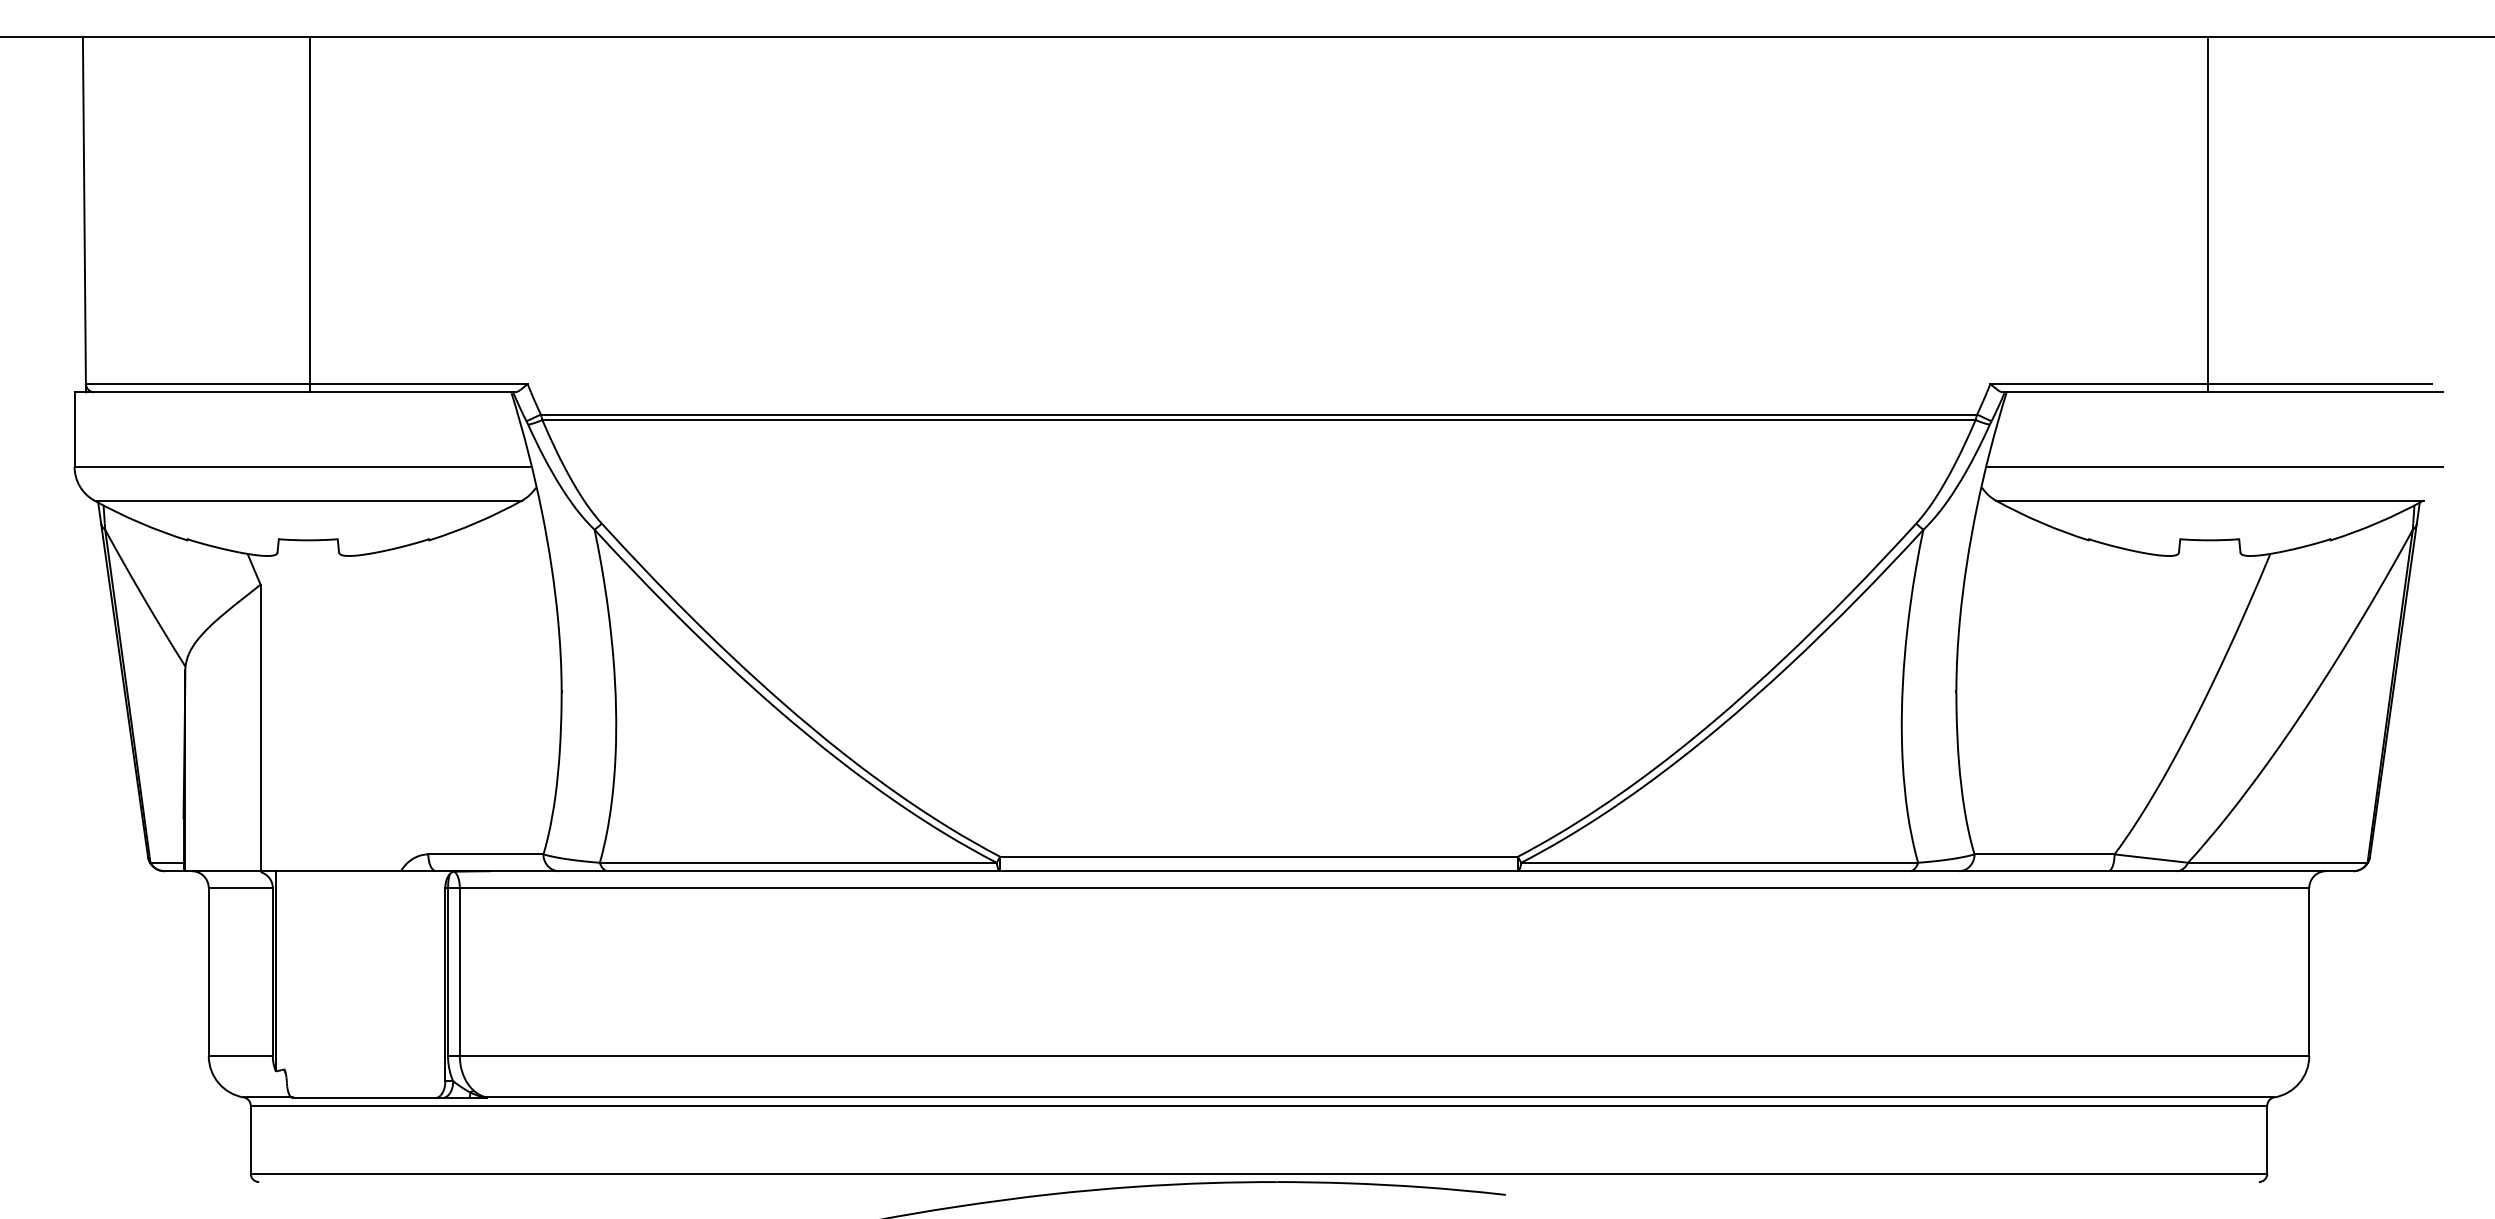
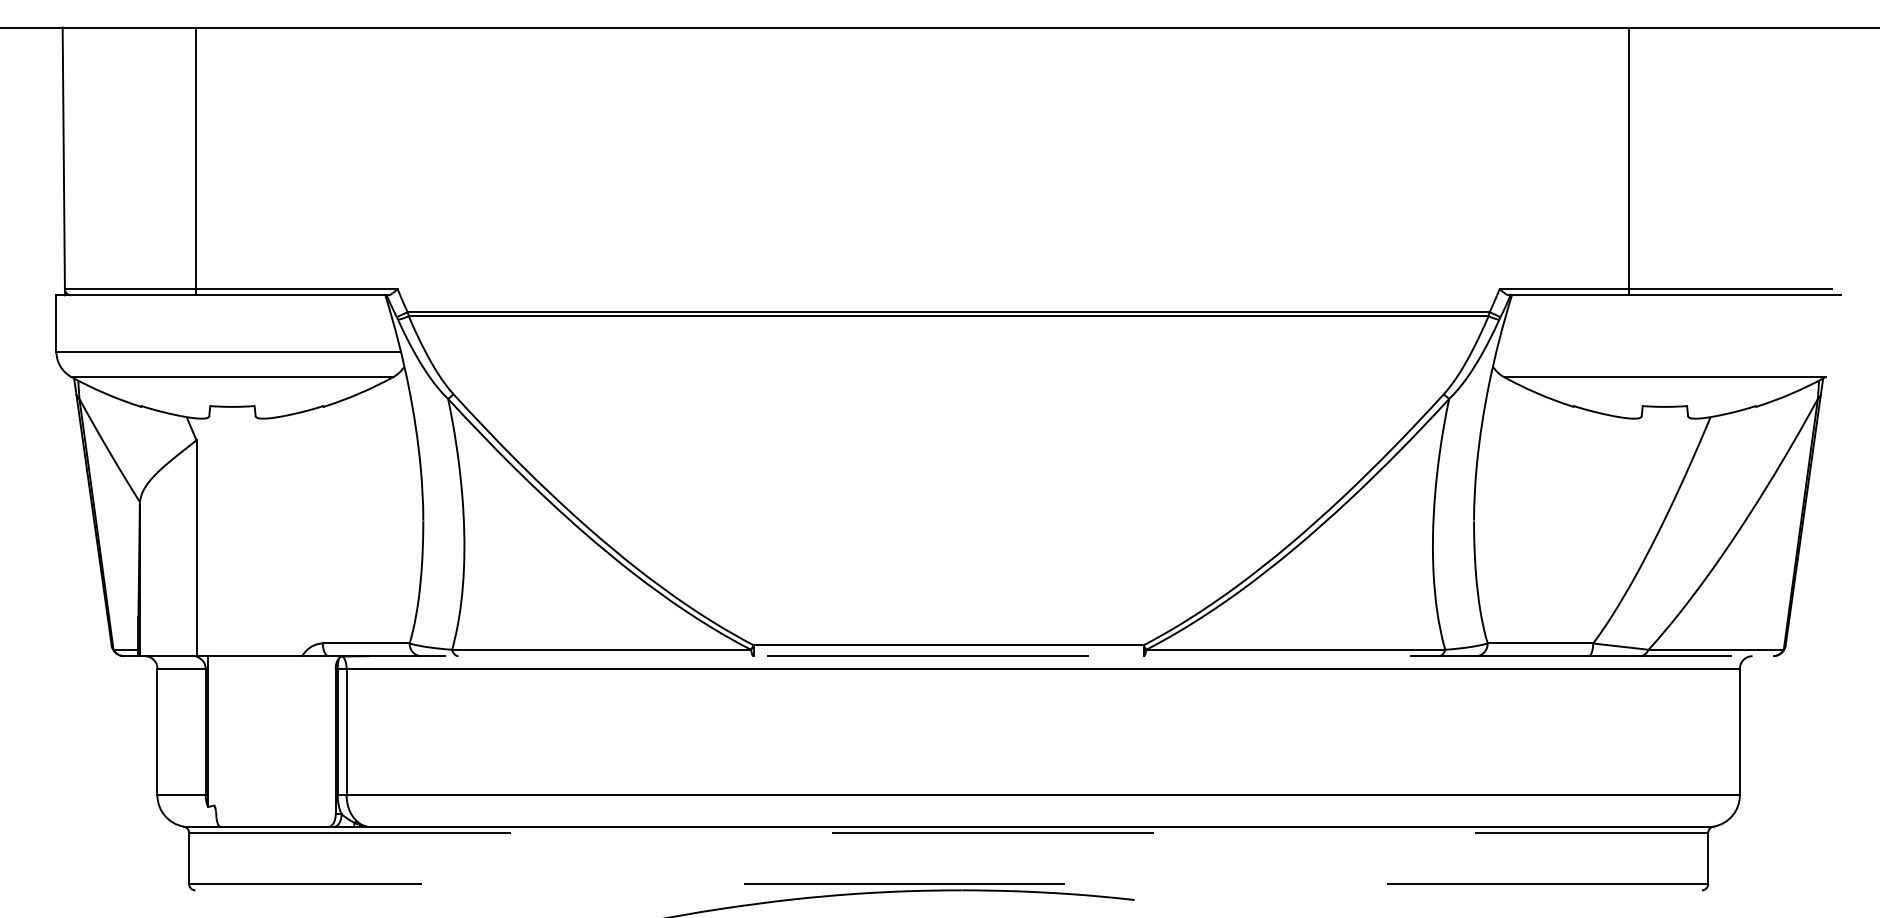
line: (309, 214) -> (196, 161), moved
line: (2207, 214) -> (1628, 161), moved
line: (2214, 466) -> (1668, 351), removed
line: (1260, 871) -> (949, 656), solid -> dashed
line: (1258, 1105) -> (948, 832), solid -> dashed
line: (1258, 1174) -> (948, 884), solid -> dashed

